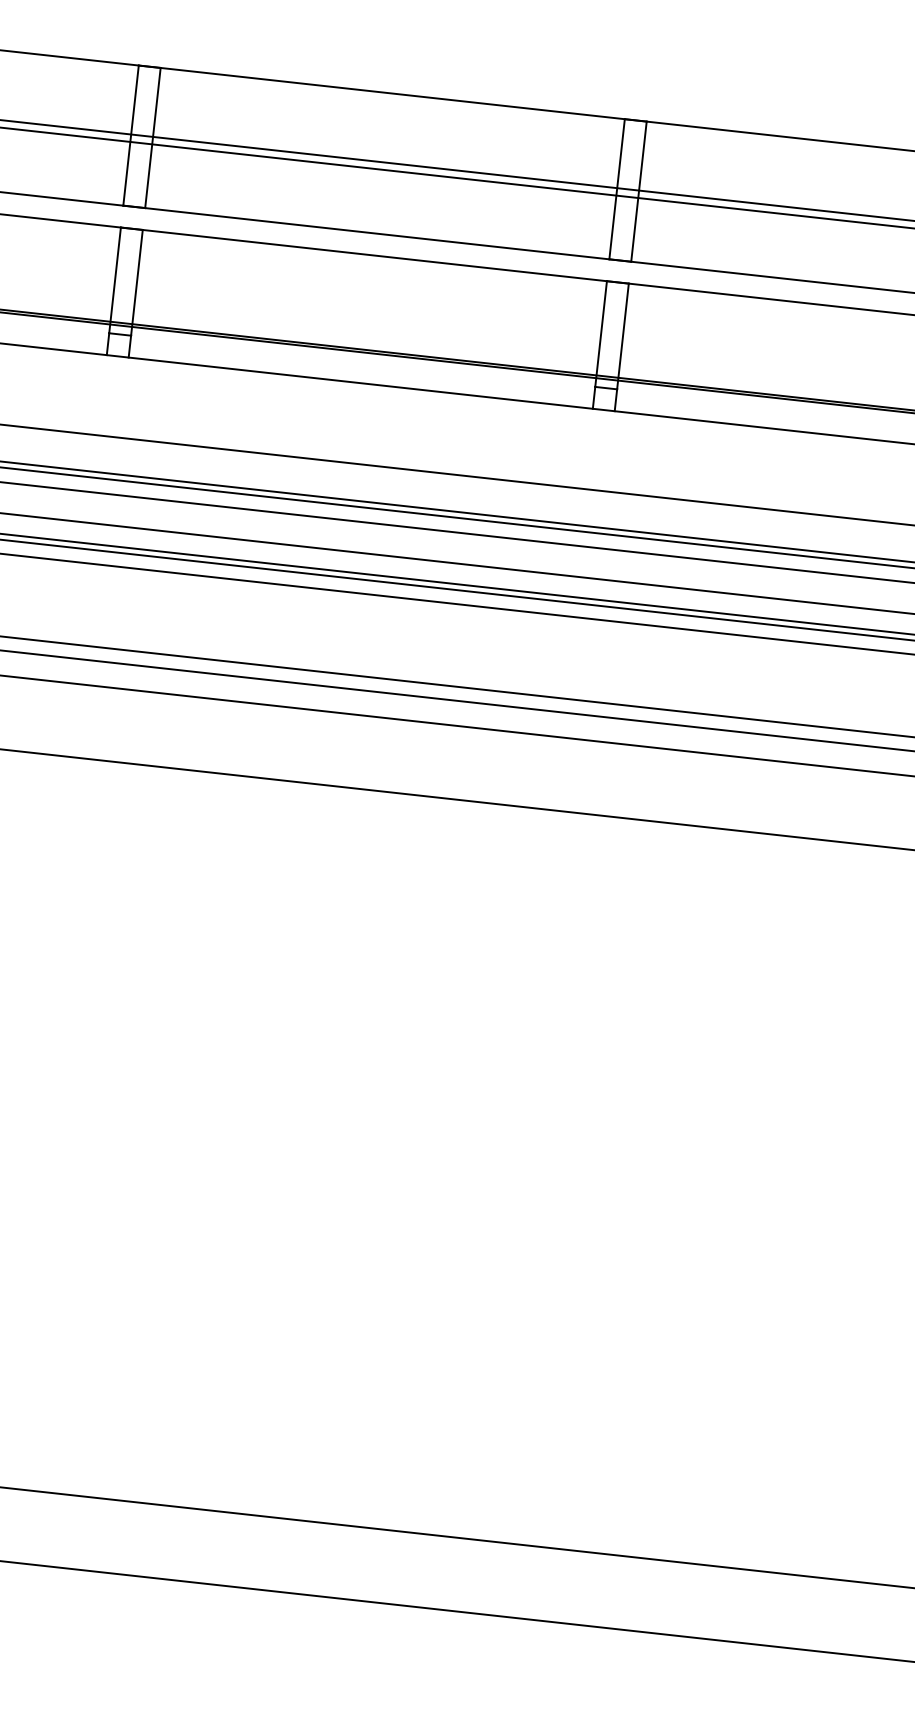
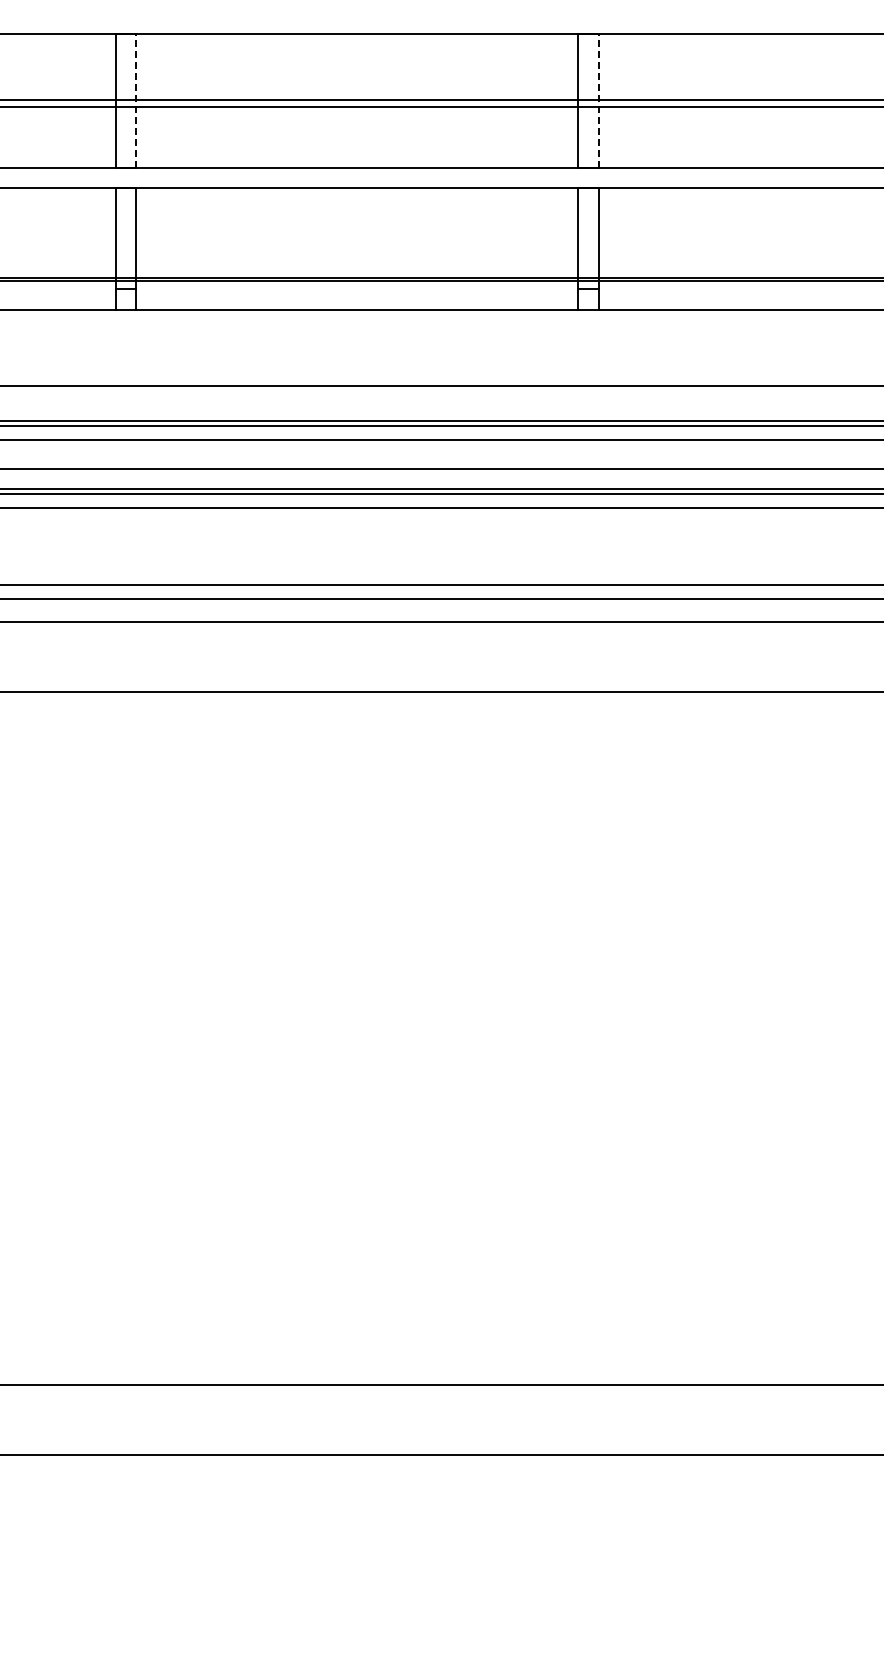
line: (153, 137) -> (136, 100), solid -> dashed
line: (638, 191) -> (598, 100), solid -> dashed

